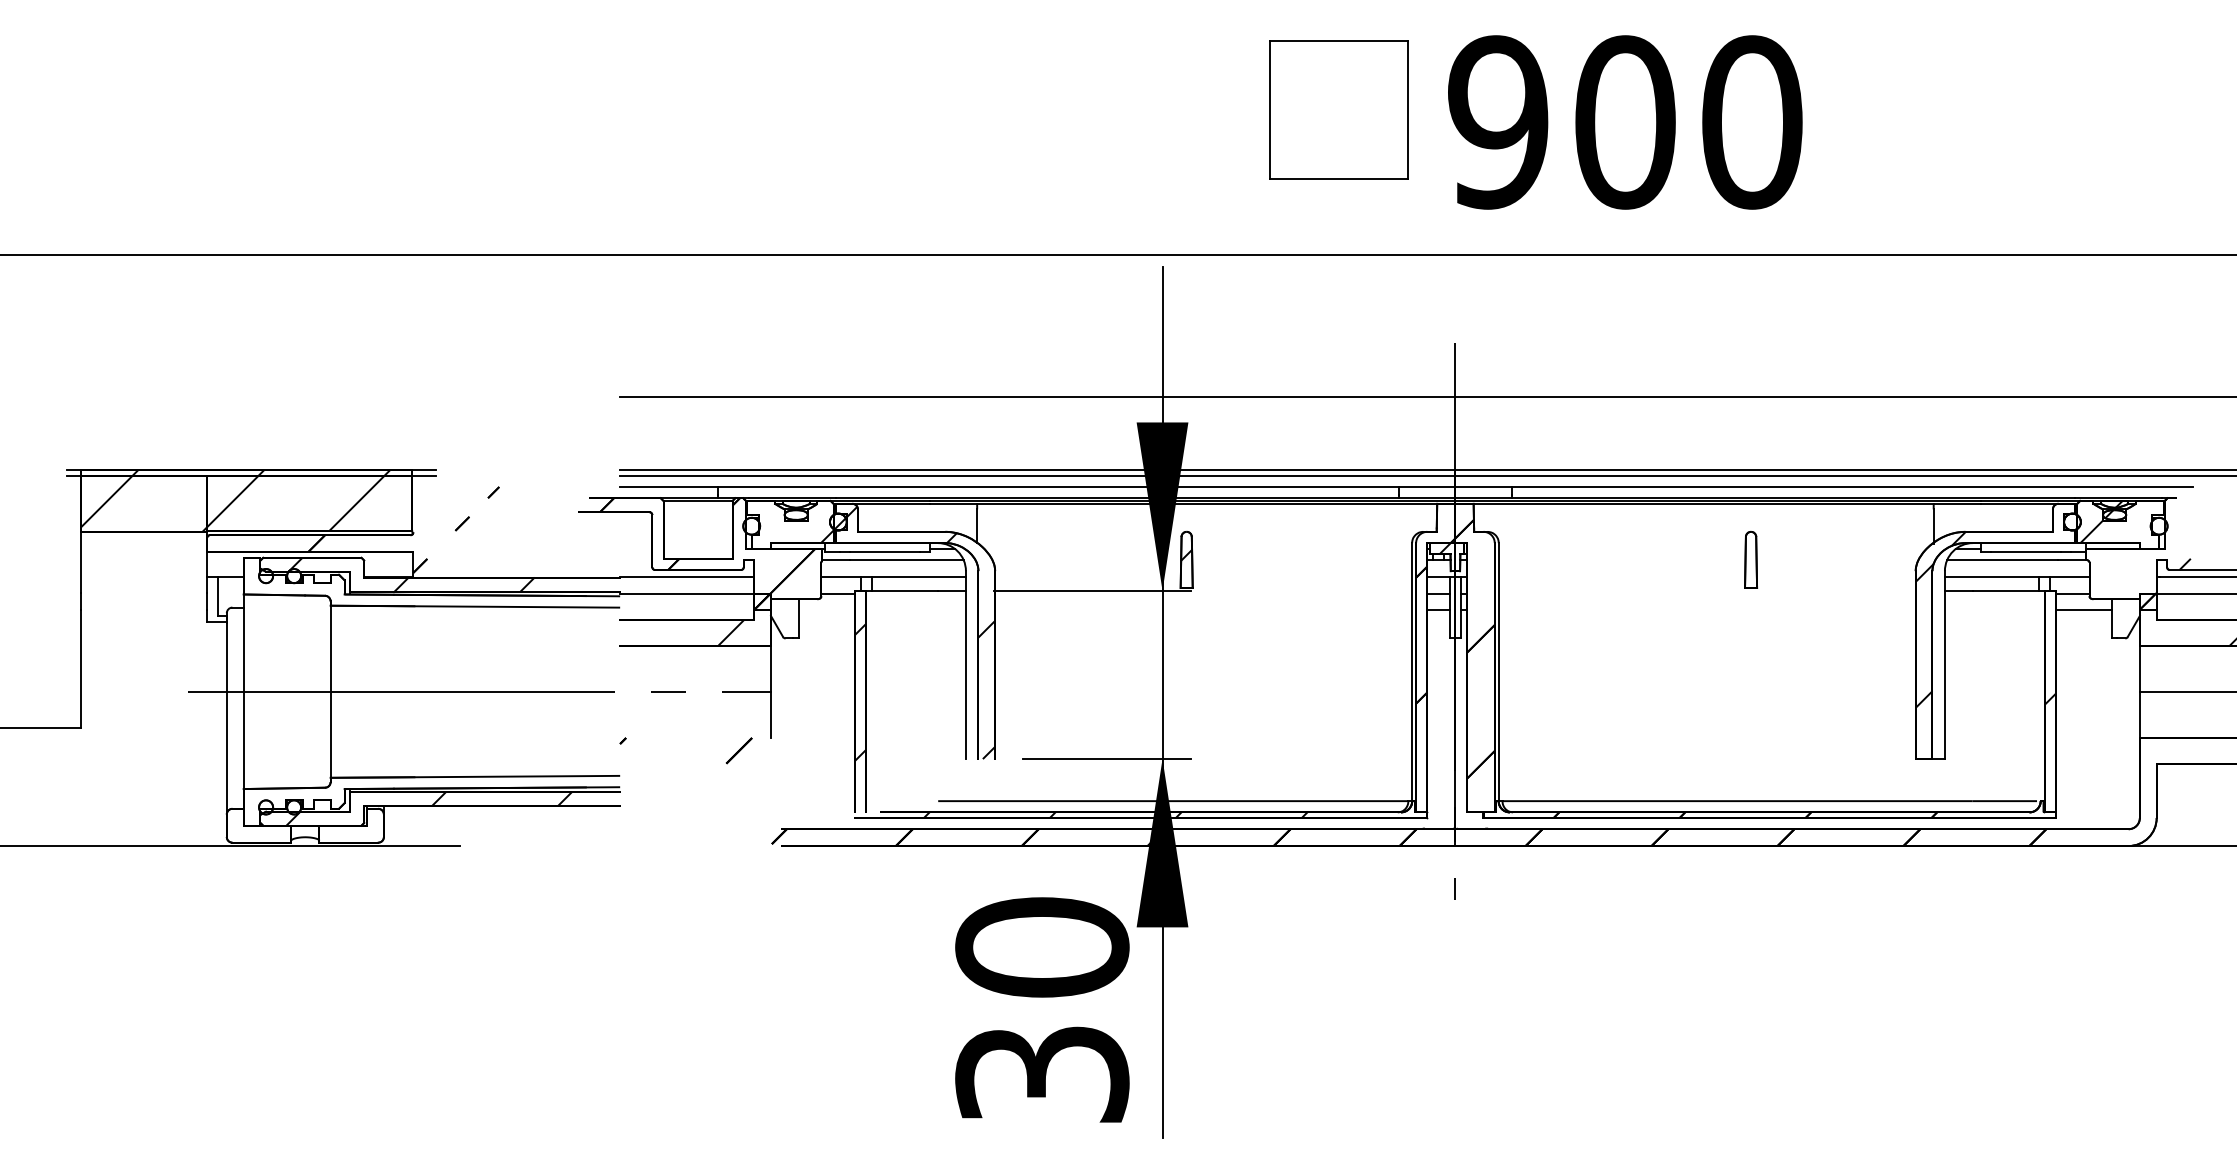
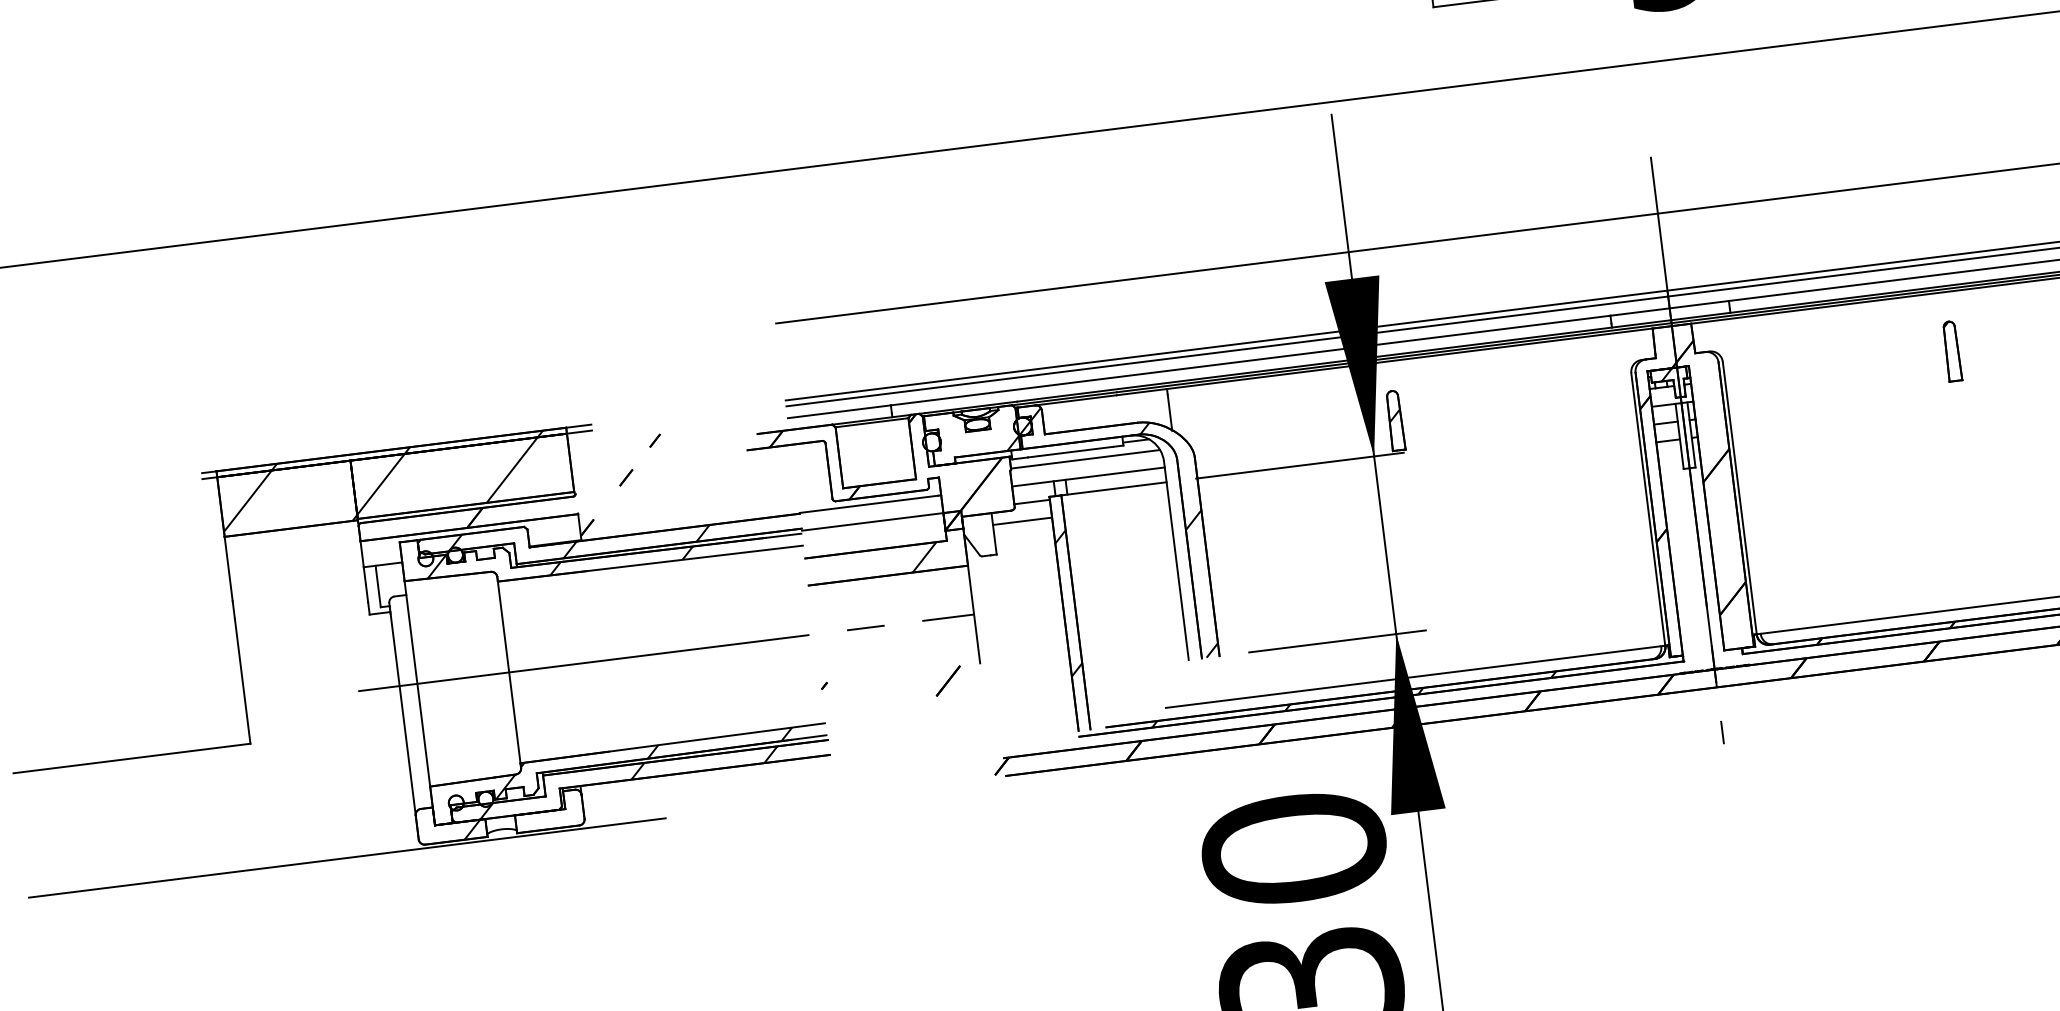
part: (1751, 559) -> (1952, 350), moved
hatch: (390, 590) -> (559, 557), added
line: (827, 610) -> (1023, 521), added
hatch: (445, 792) -> (643, 763), added
hatch: (277, 833) -> (471, 829), added

